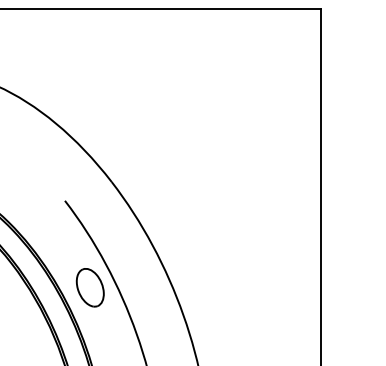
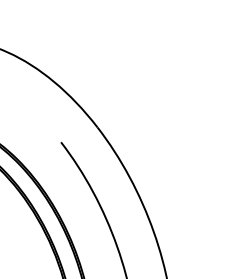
part: (89, 287) -> (80, 210), removed

